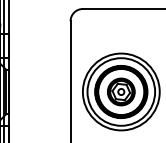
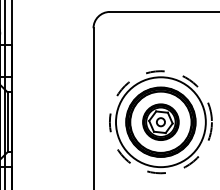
circle: (121, 92) -> (160, 122), solid -> dashed

